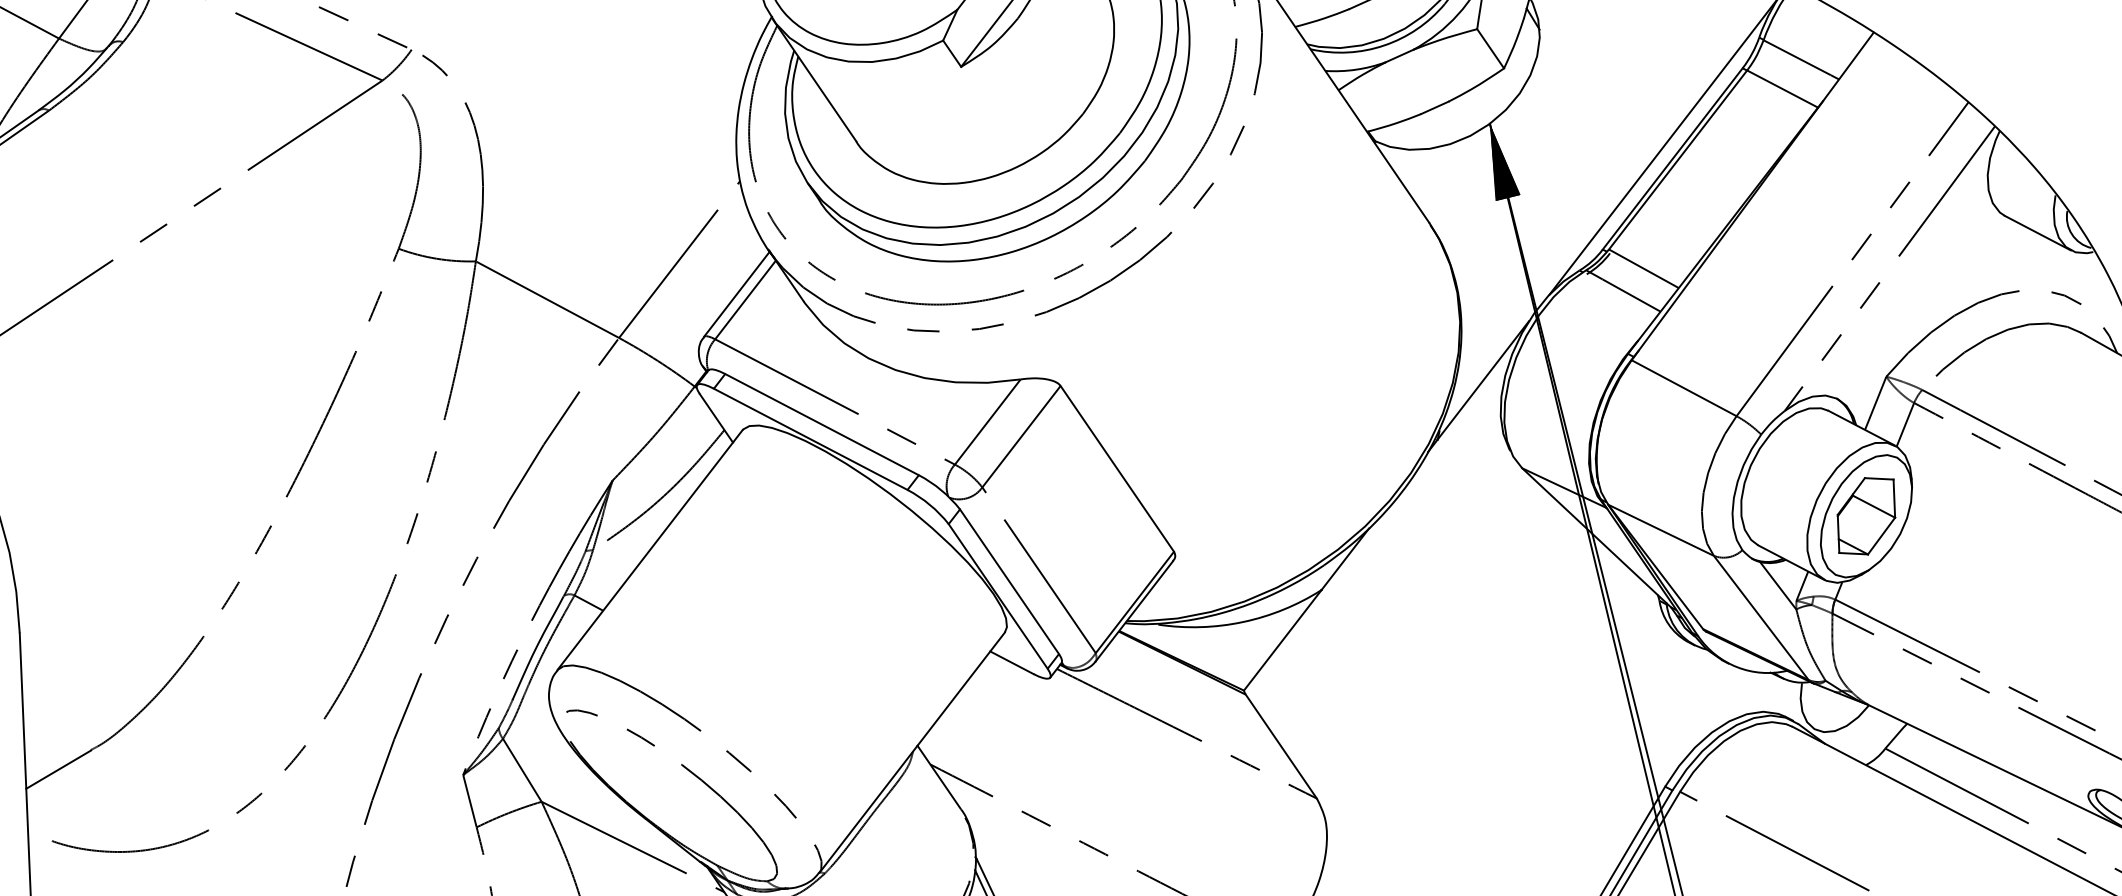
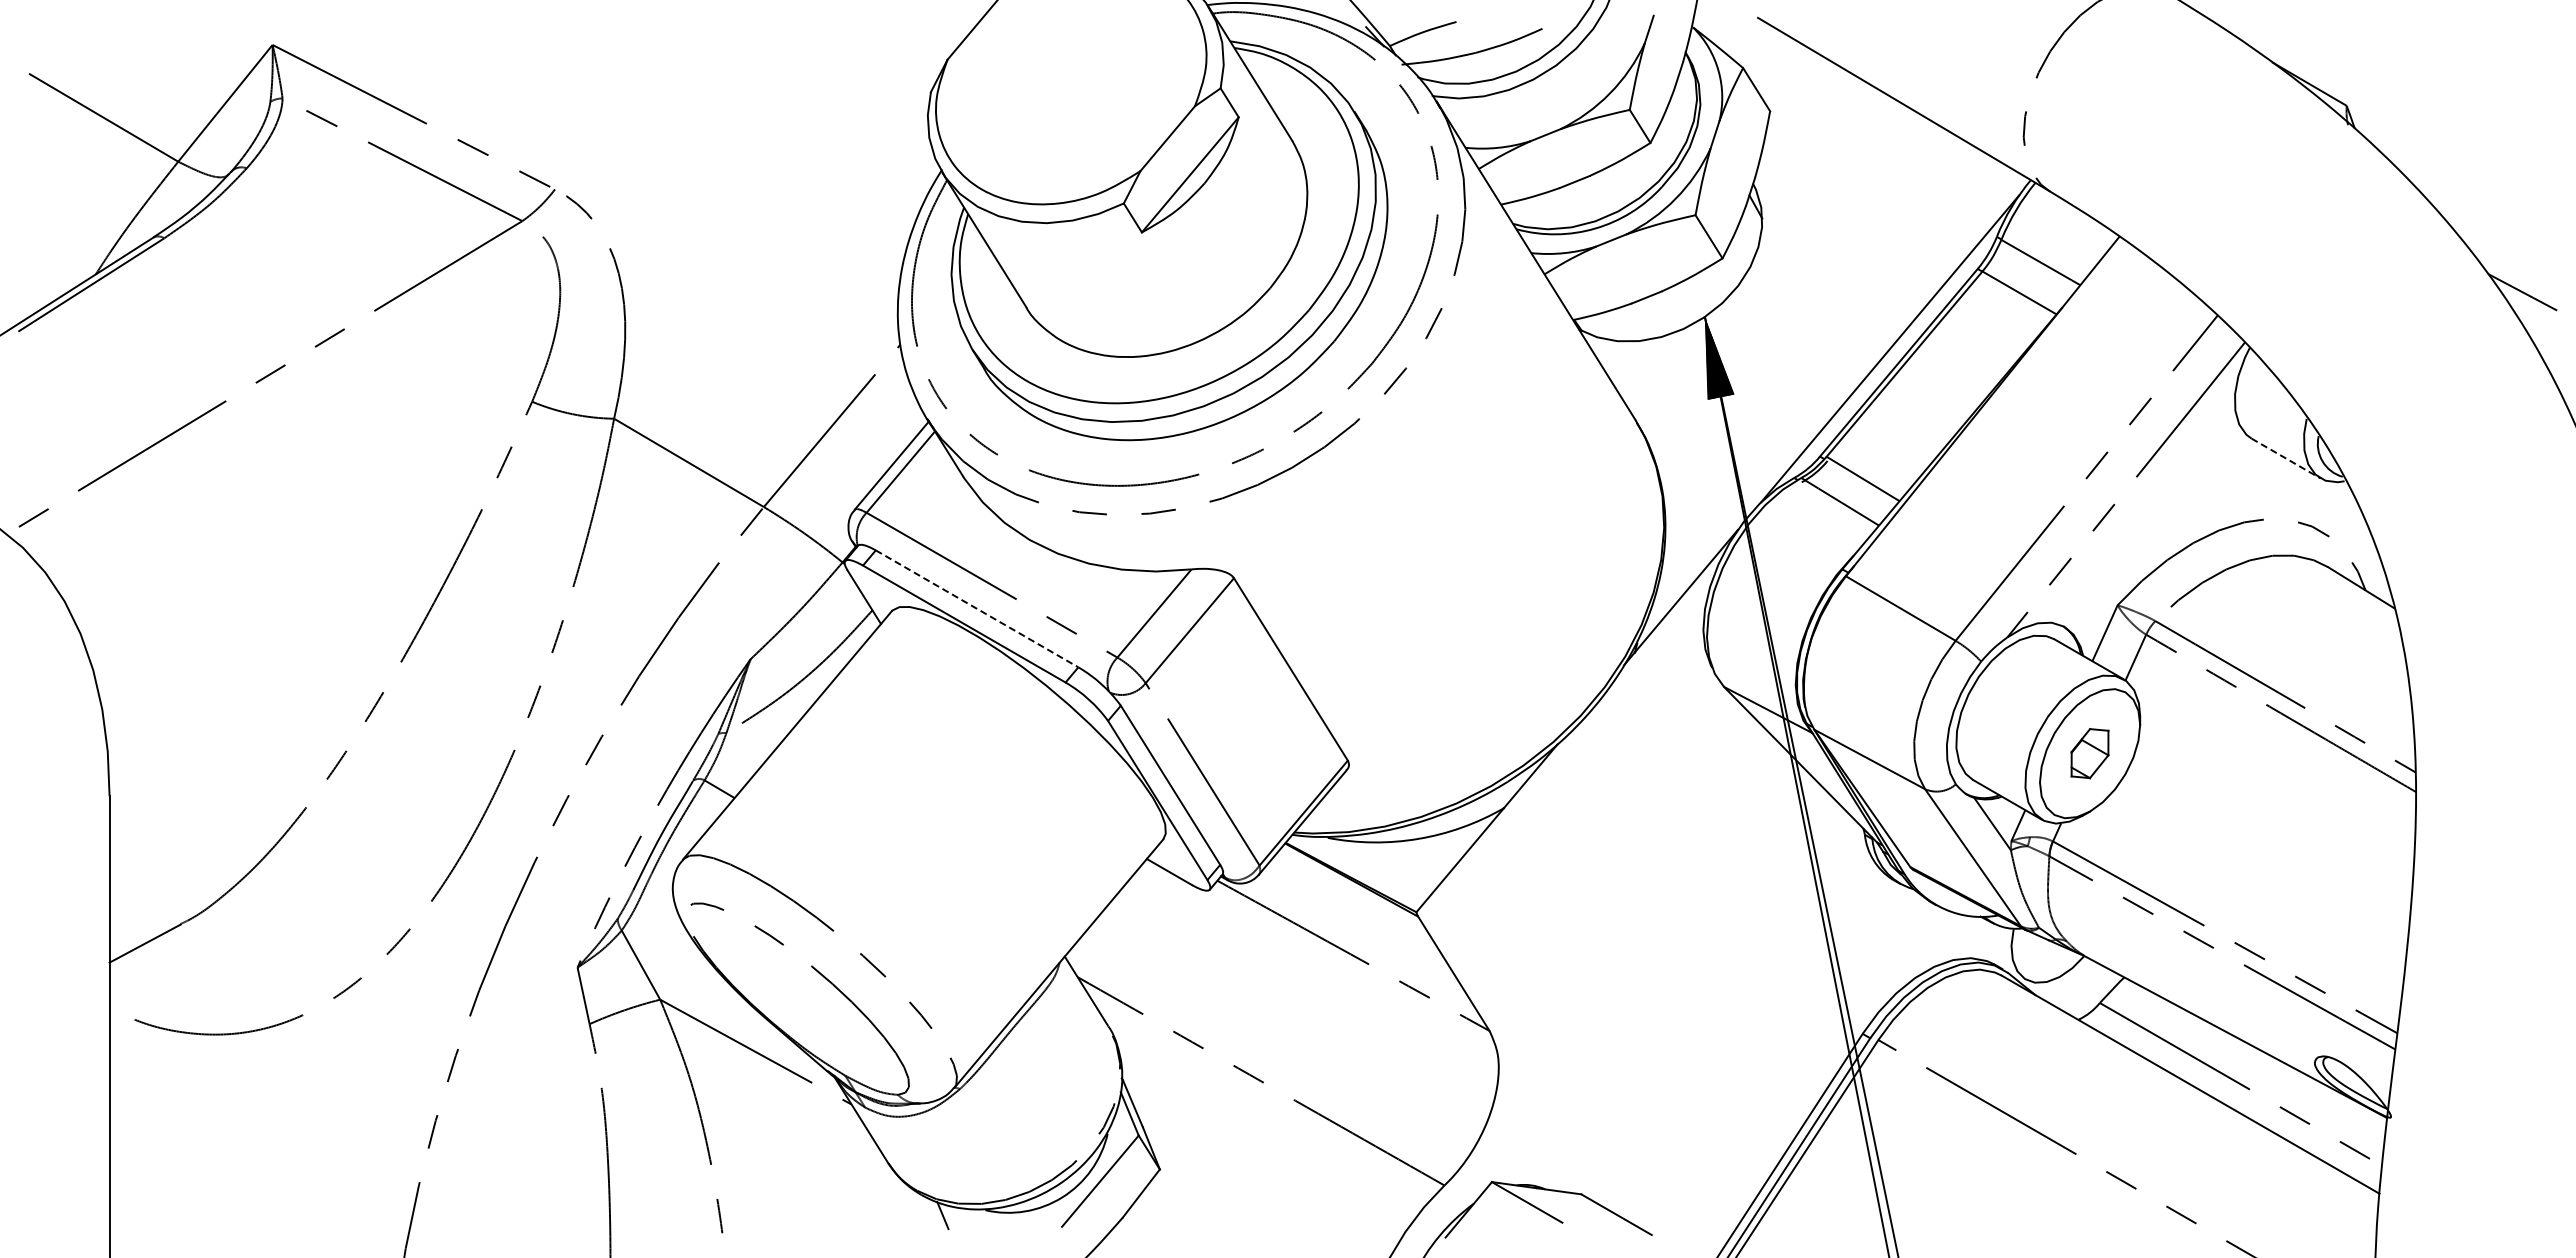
line: (2038, 233) -> (2286, 458), solid -> dashed
line: (822, 424) -> (977, 608), solid -> dashed
part: (1865, 516) -> (2089, 753), size x0.6

